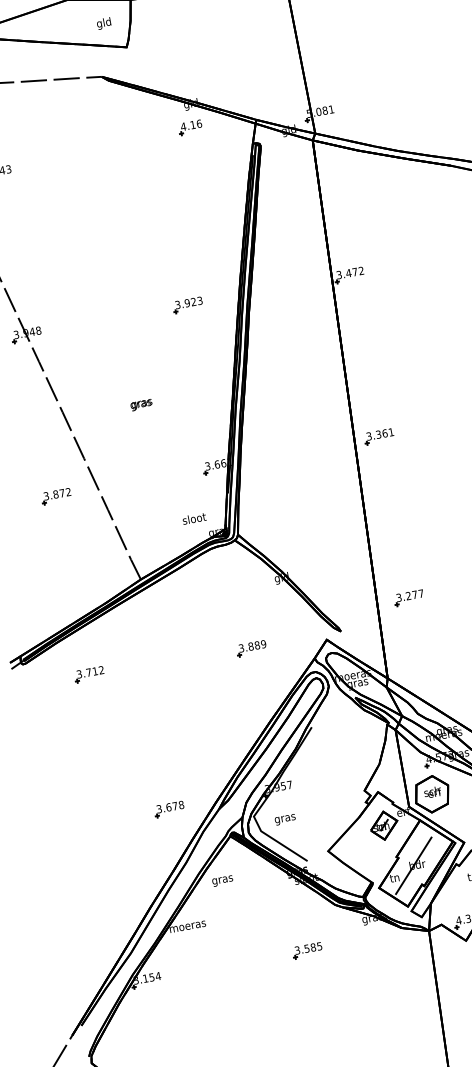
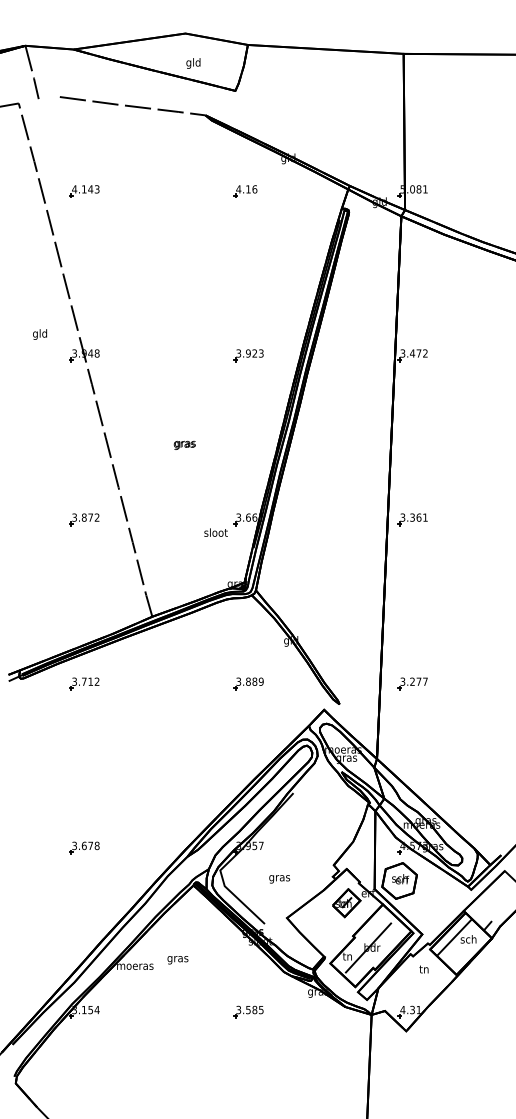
text: (104, 23) -> (193, 63), moved
part: (190, 127) -> (245, 191), moved
text: (193, 518) -> (215, 532), moved
part: (251, 648) -> (248, 683), moved
part: (89, 674) -> (84, 683), moved
part: (169, 808) -> (84, 847), moved
text: (285, 819) -> (279, 879), moved
text: (222, 881) -> (177, 960), moved

